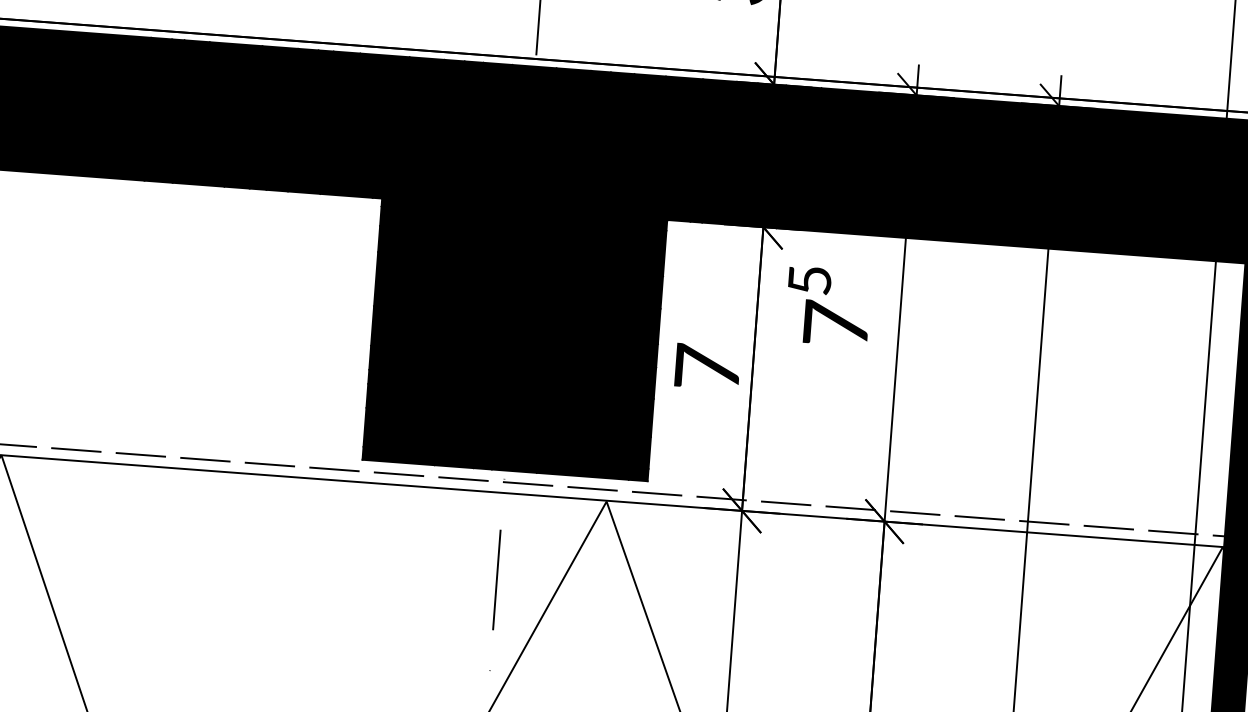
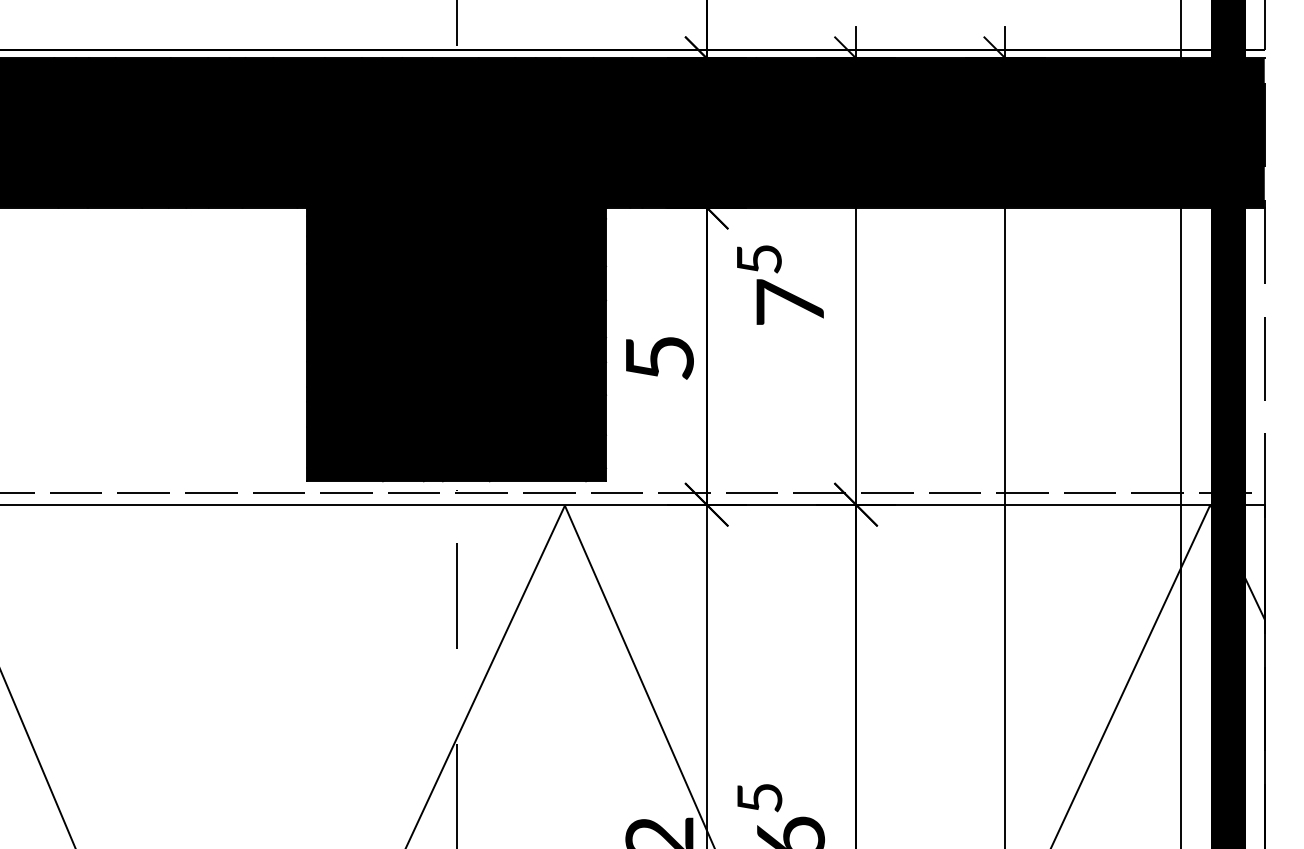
text: (707, 366) -> (659, 357), 7 -> 5

